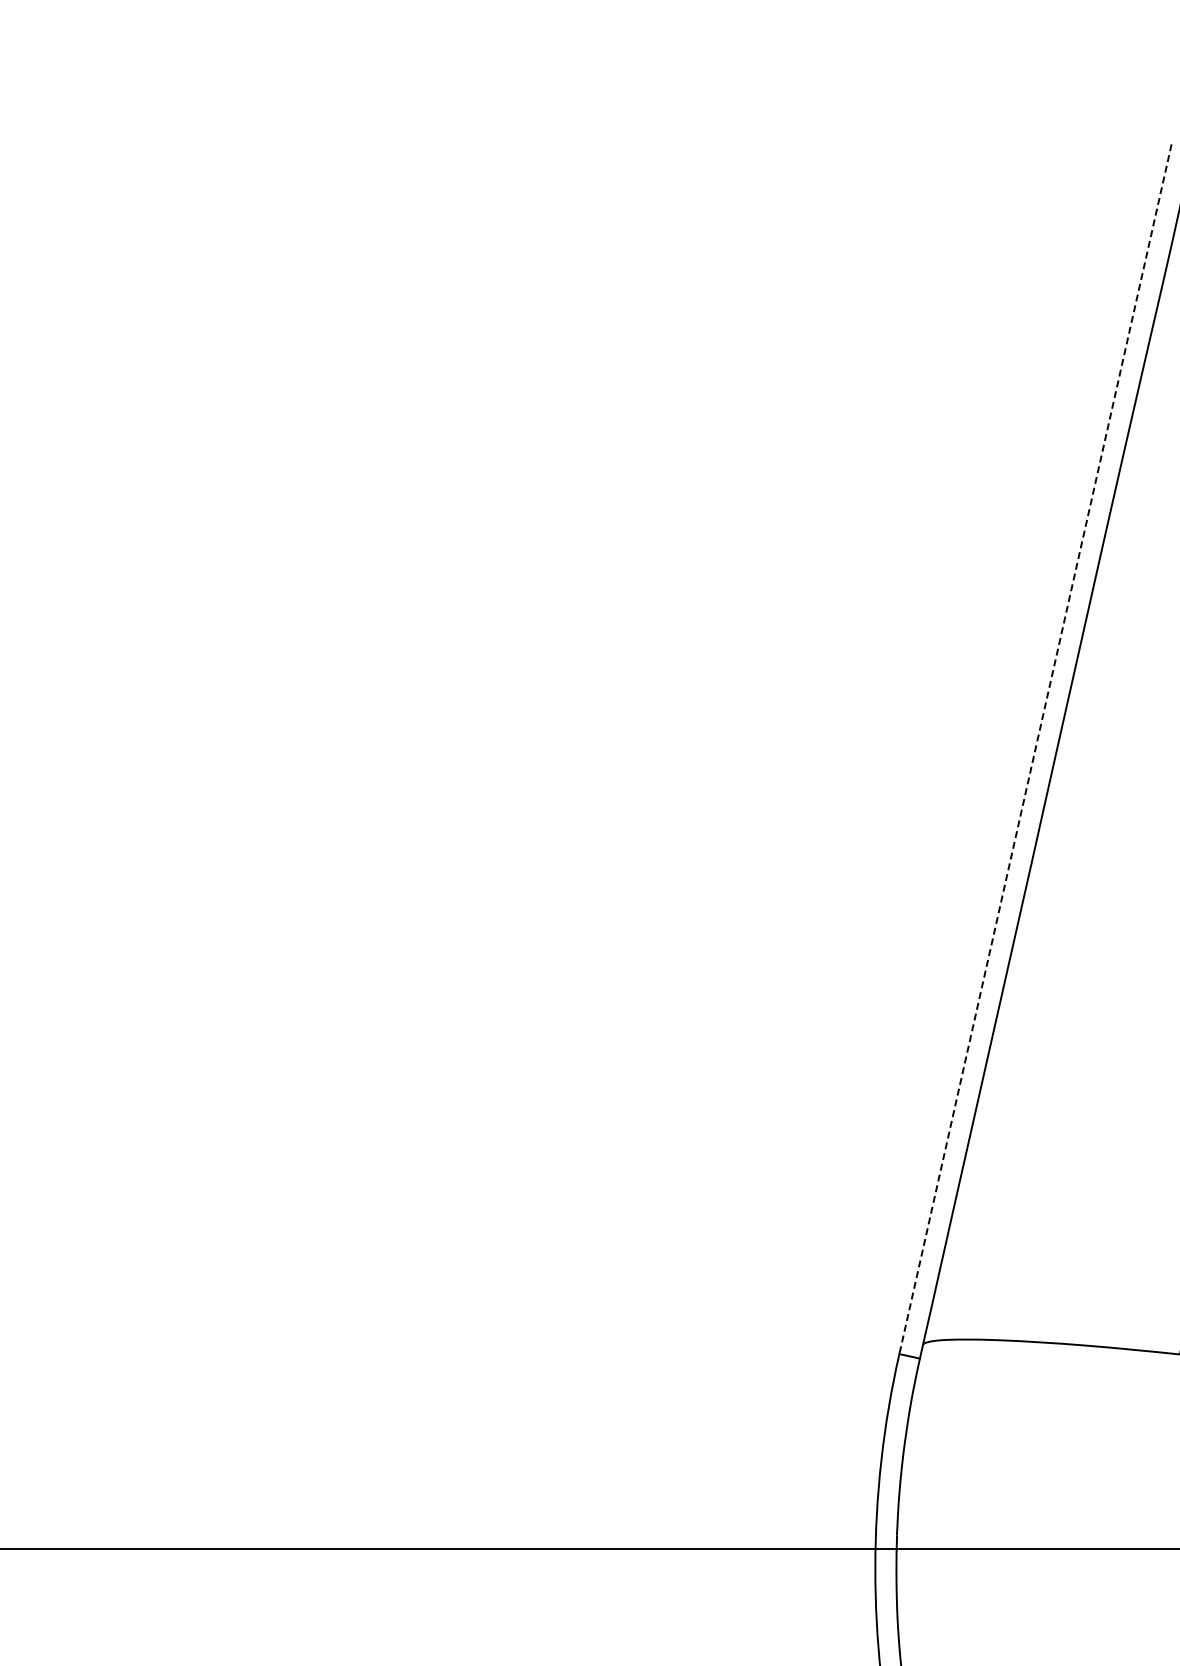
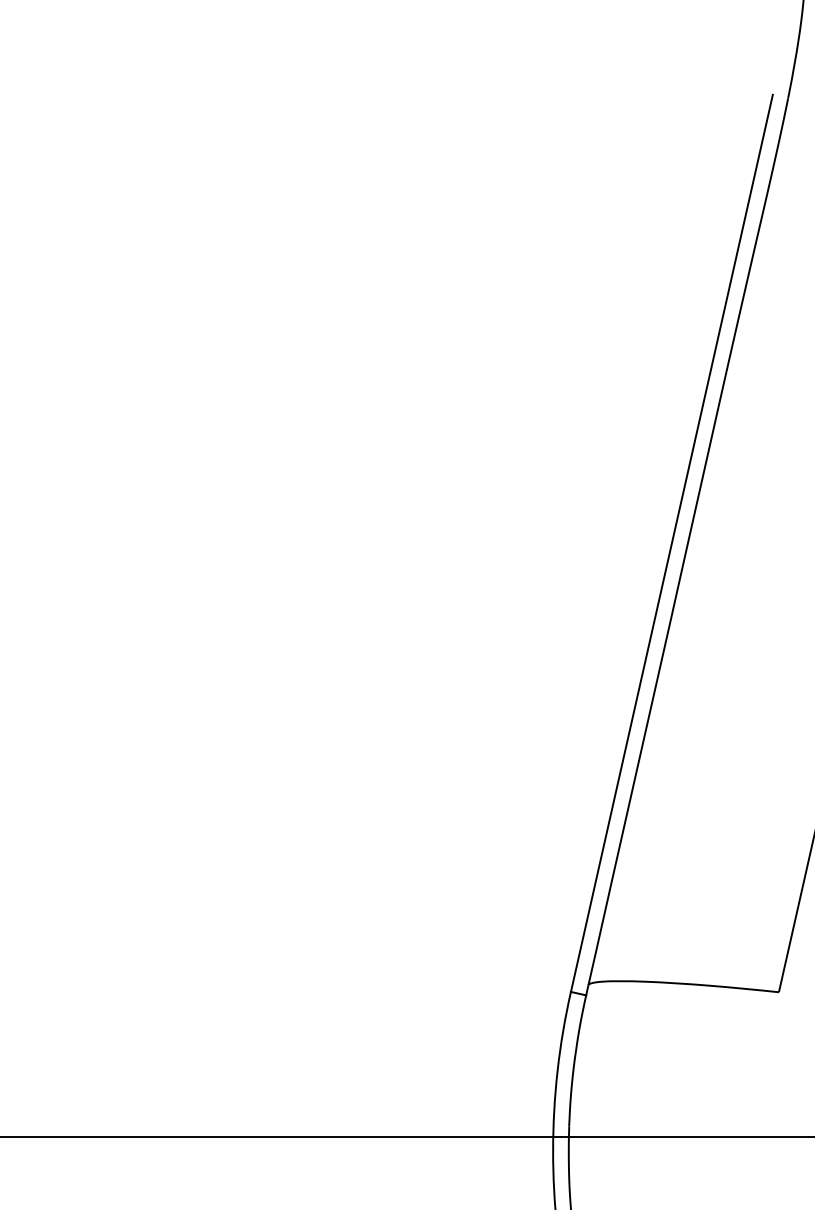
line: (1035, 749) -> (671, 543), dashed -> solid

